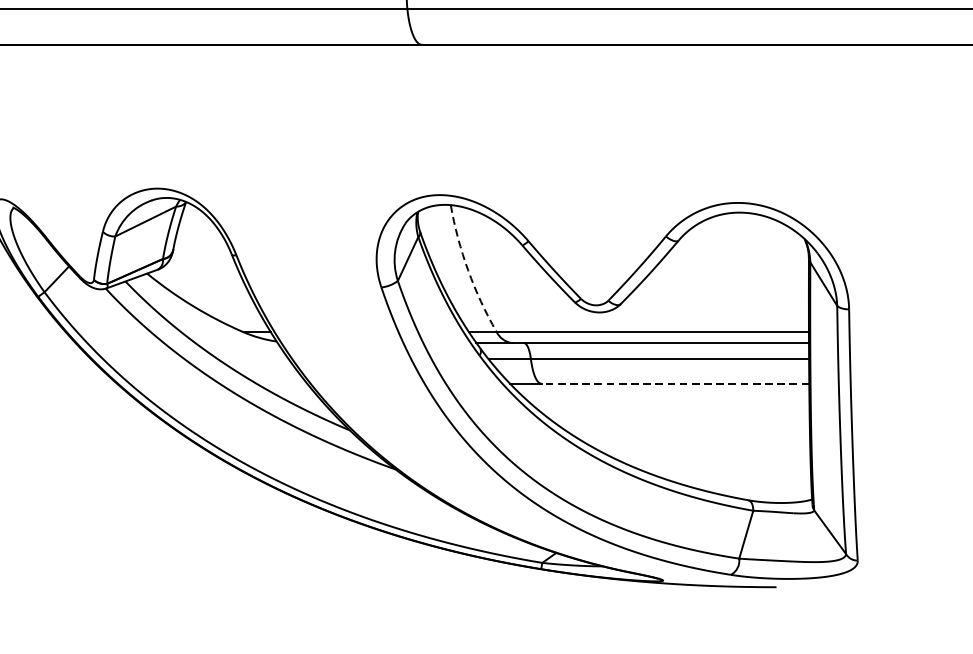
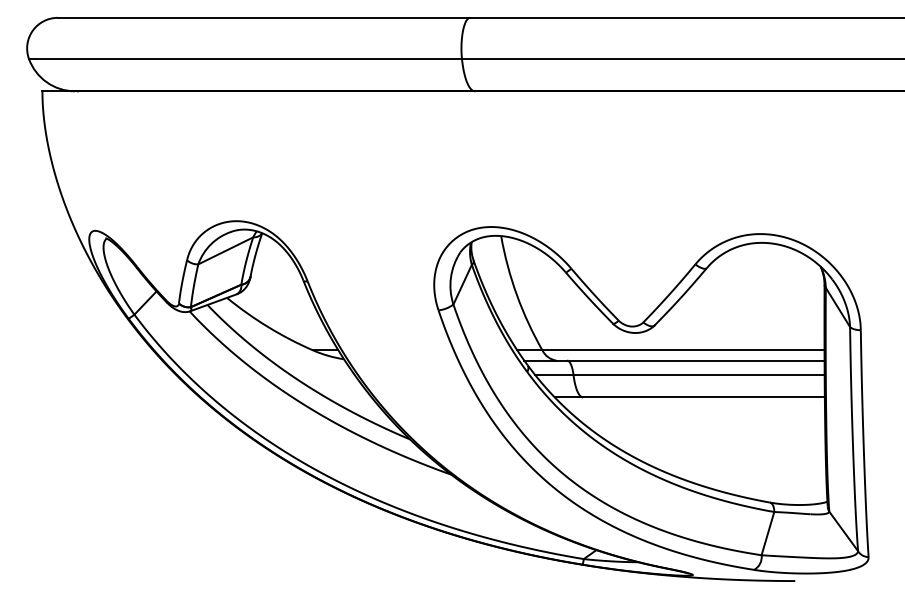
arc: (467, 270) -> (516, 295), dashed -> solid
line: (674, 383) -> (703, 397), dashed -> solid

